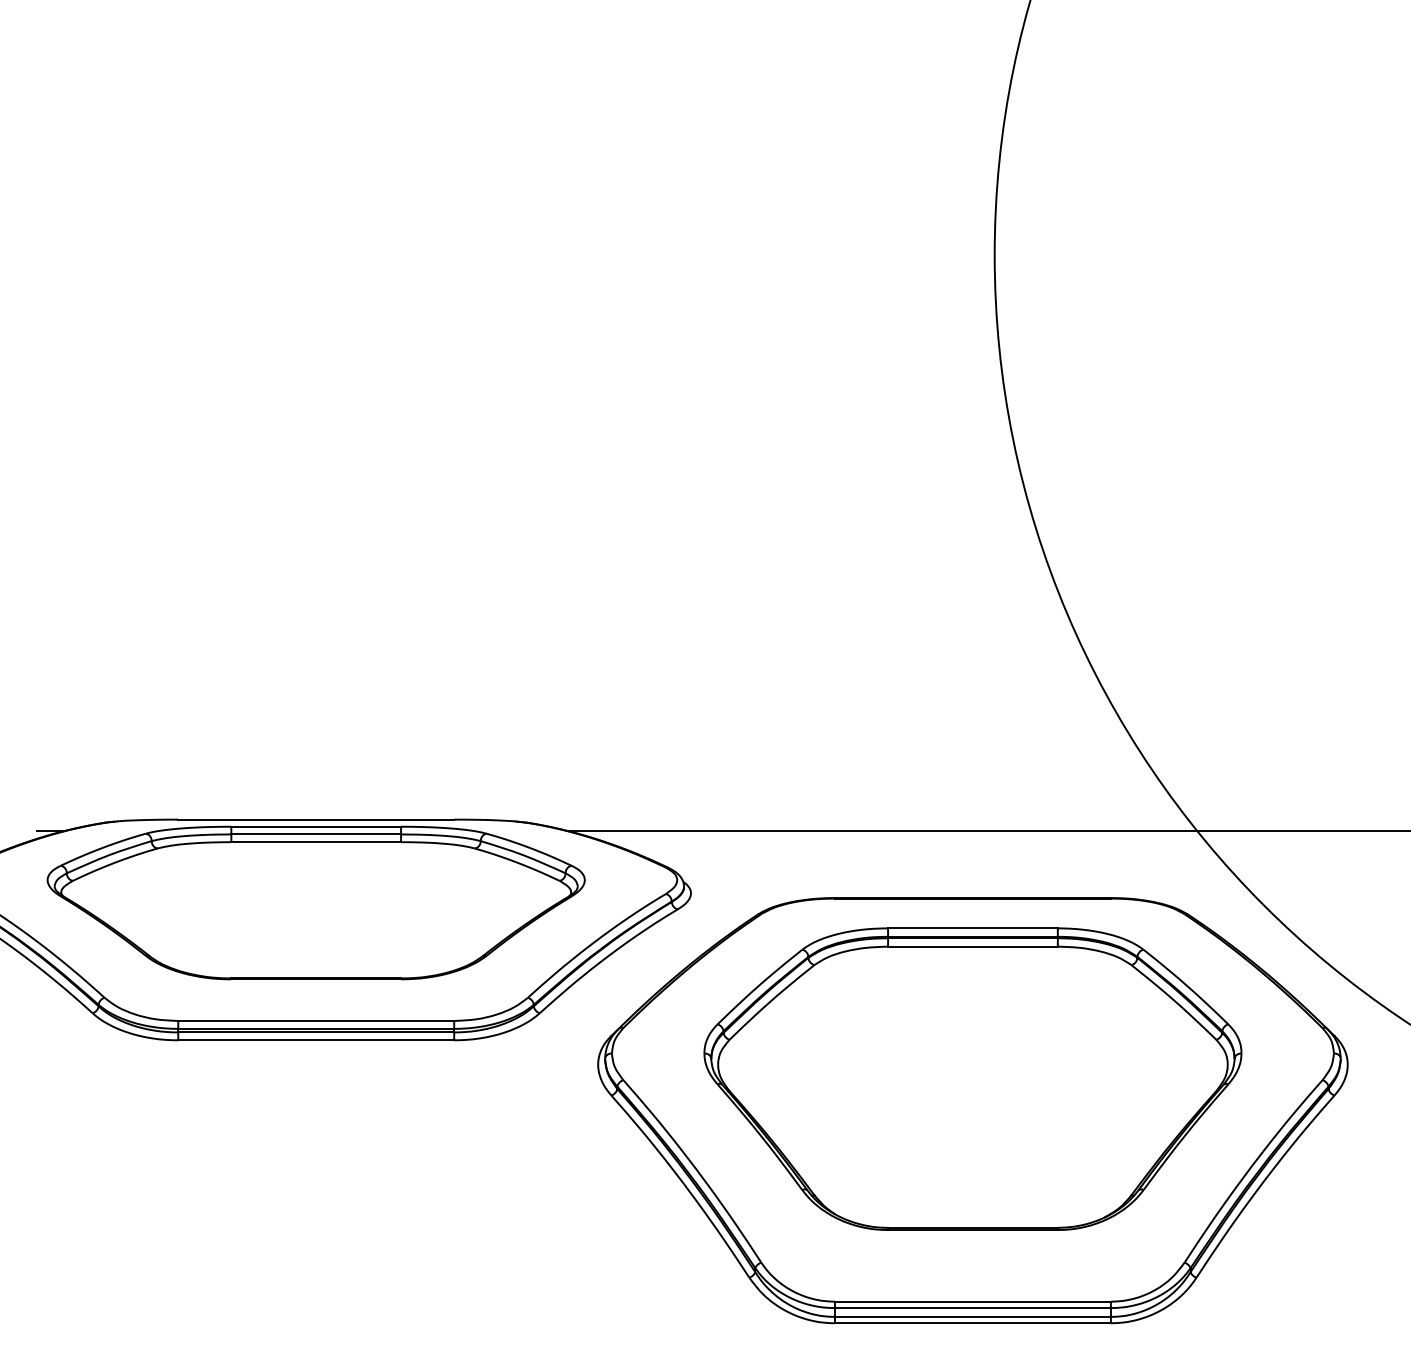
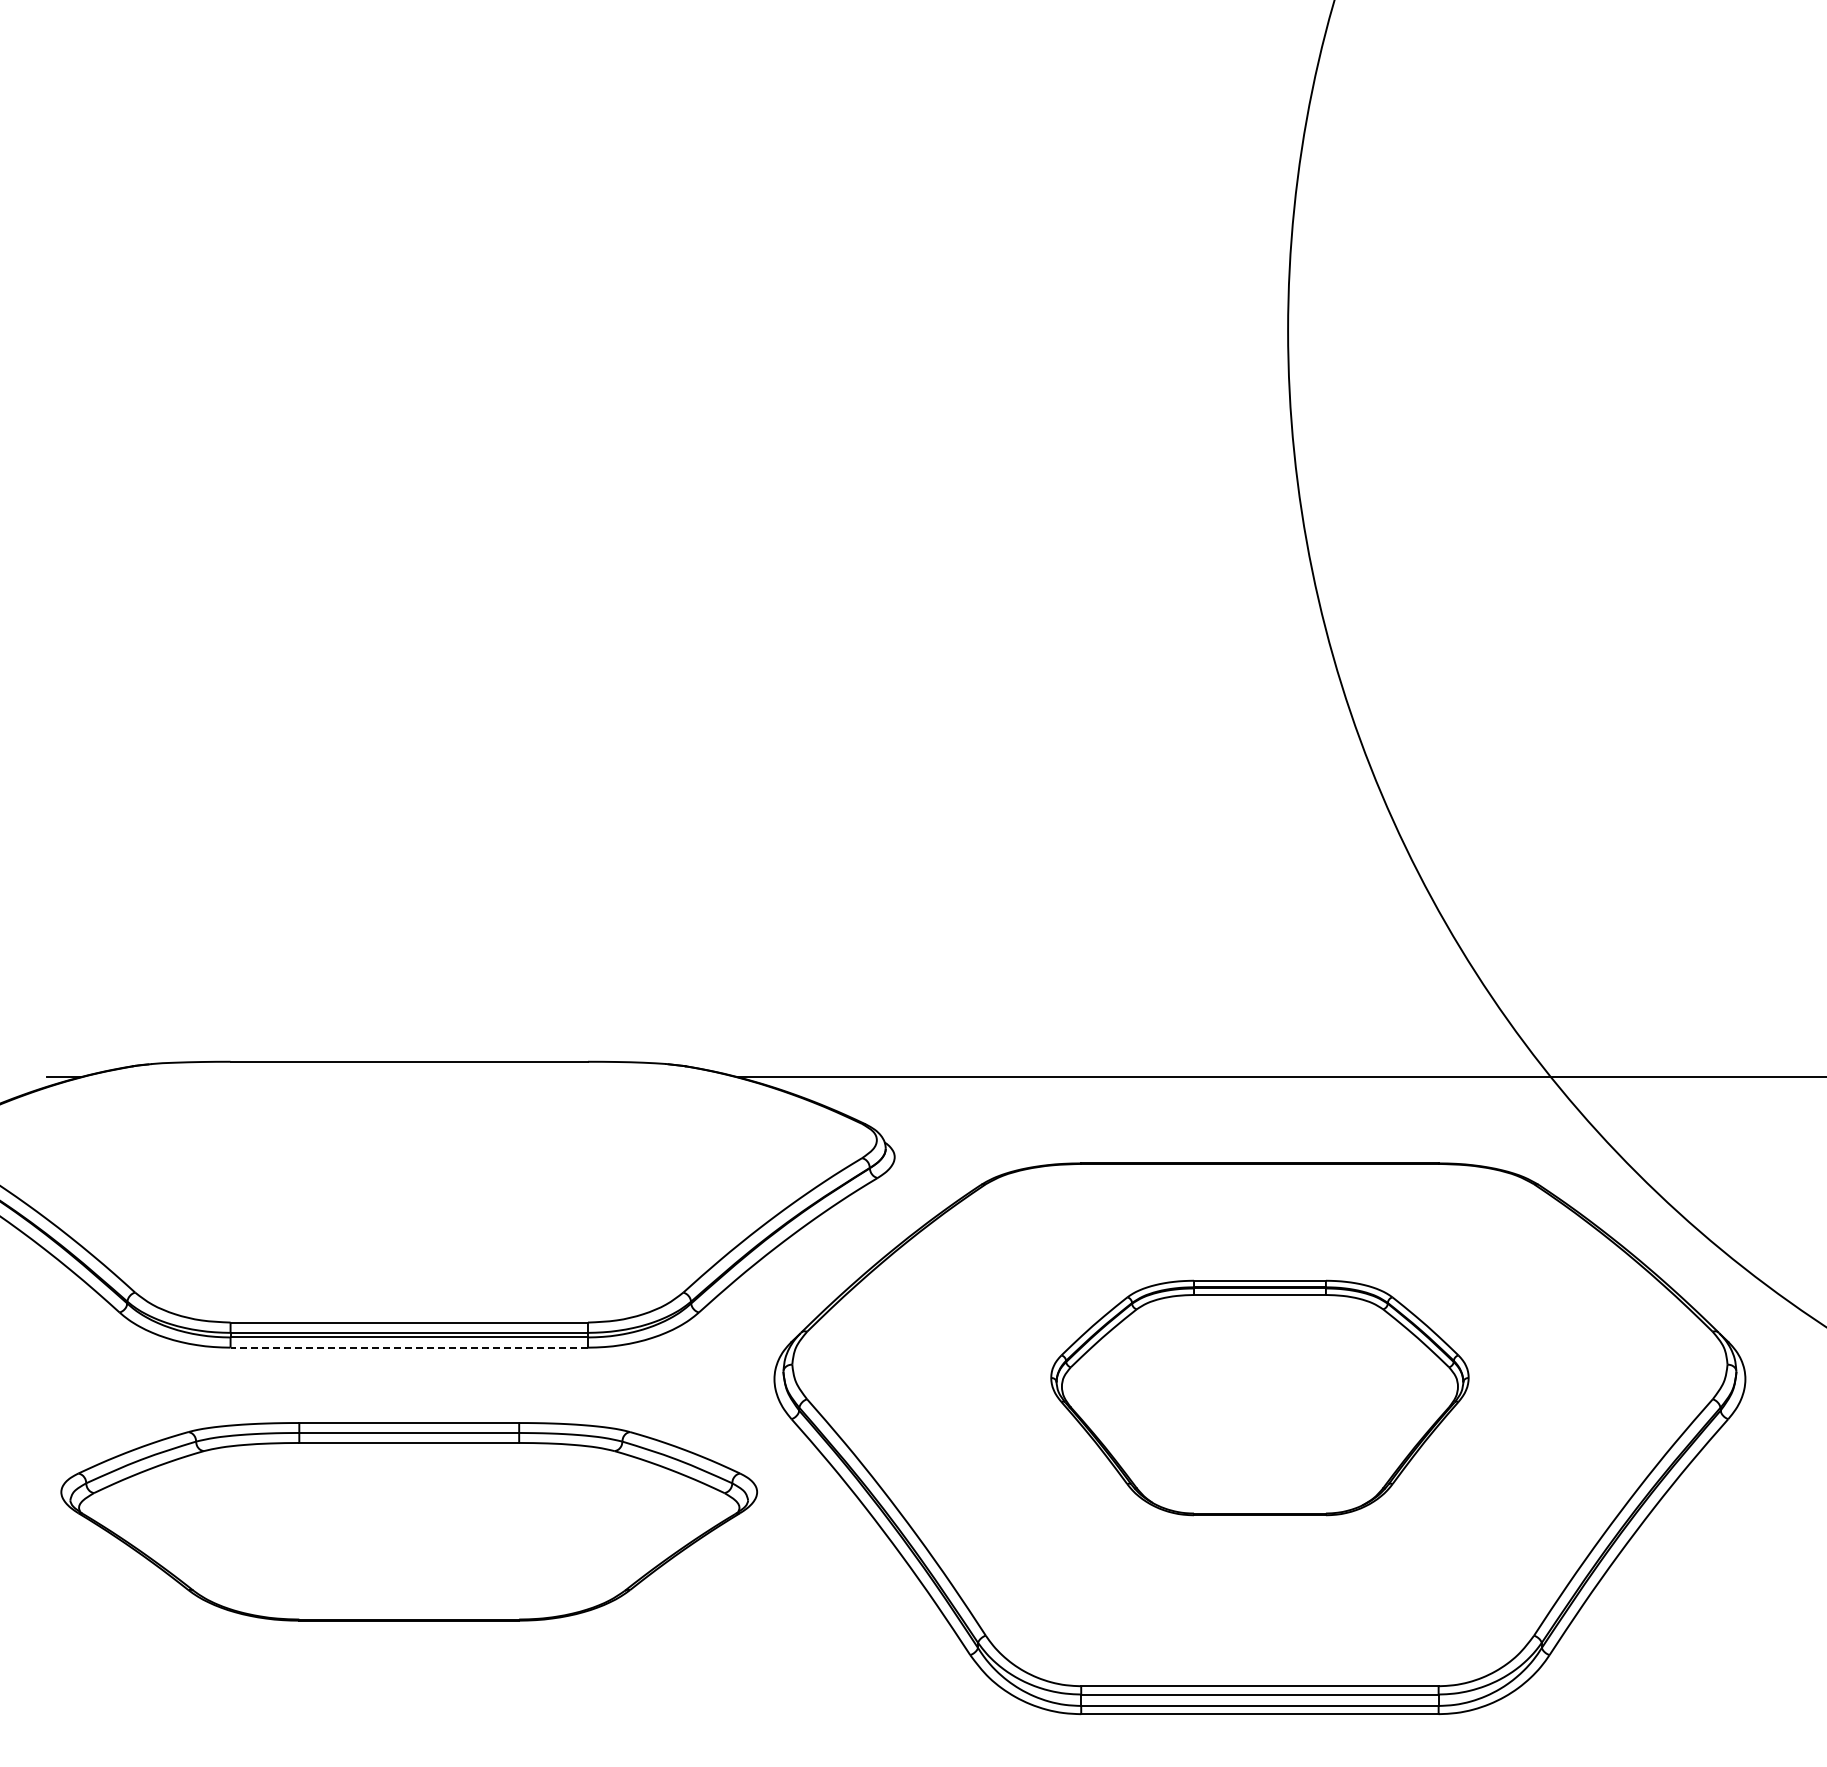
part: (315, 902) -> (408, 1521), moved
line: (316, 1040) -> (409, 1347), solid -> dashed
part: (972, 1078) -> (1259, 1397), size x0.6

